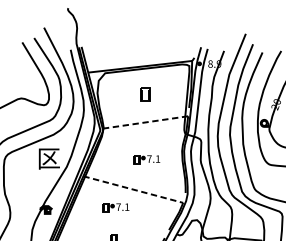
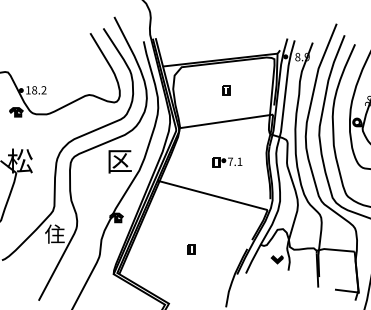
part: (145, 94) -> (226, 90), size x0.62
line: (145, 122) -> (226, 121), dashed -> solid
line: (133, 189) -> (212, 195), dashed -> solid
part: (115, 207) -> (193, 215), removed

